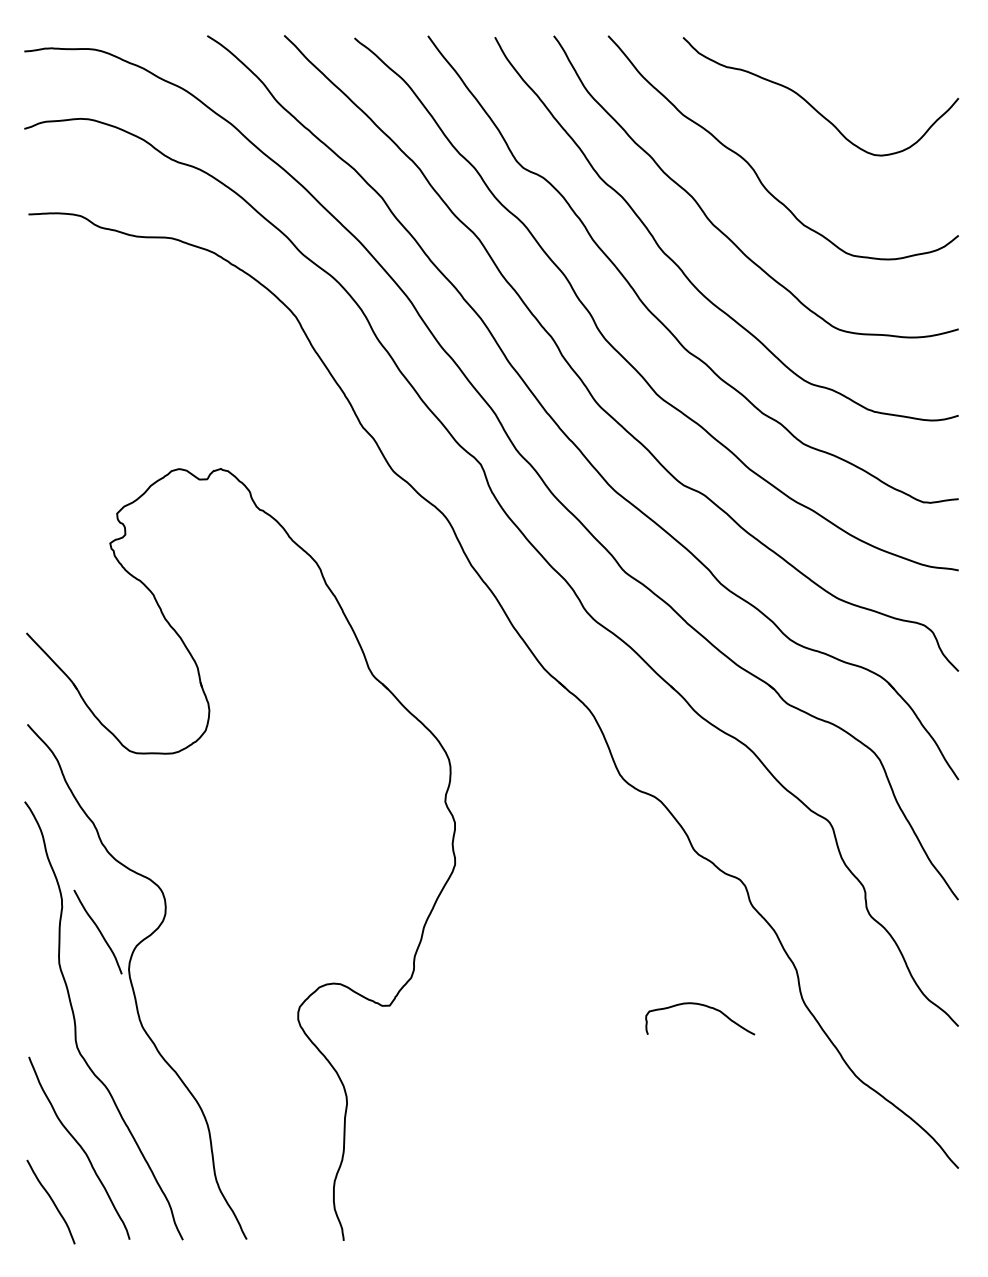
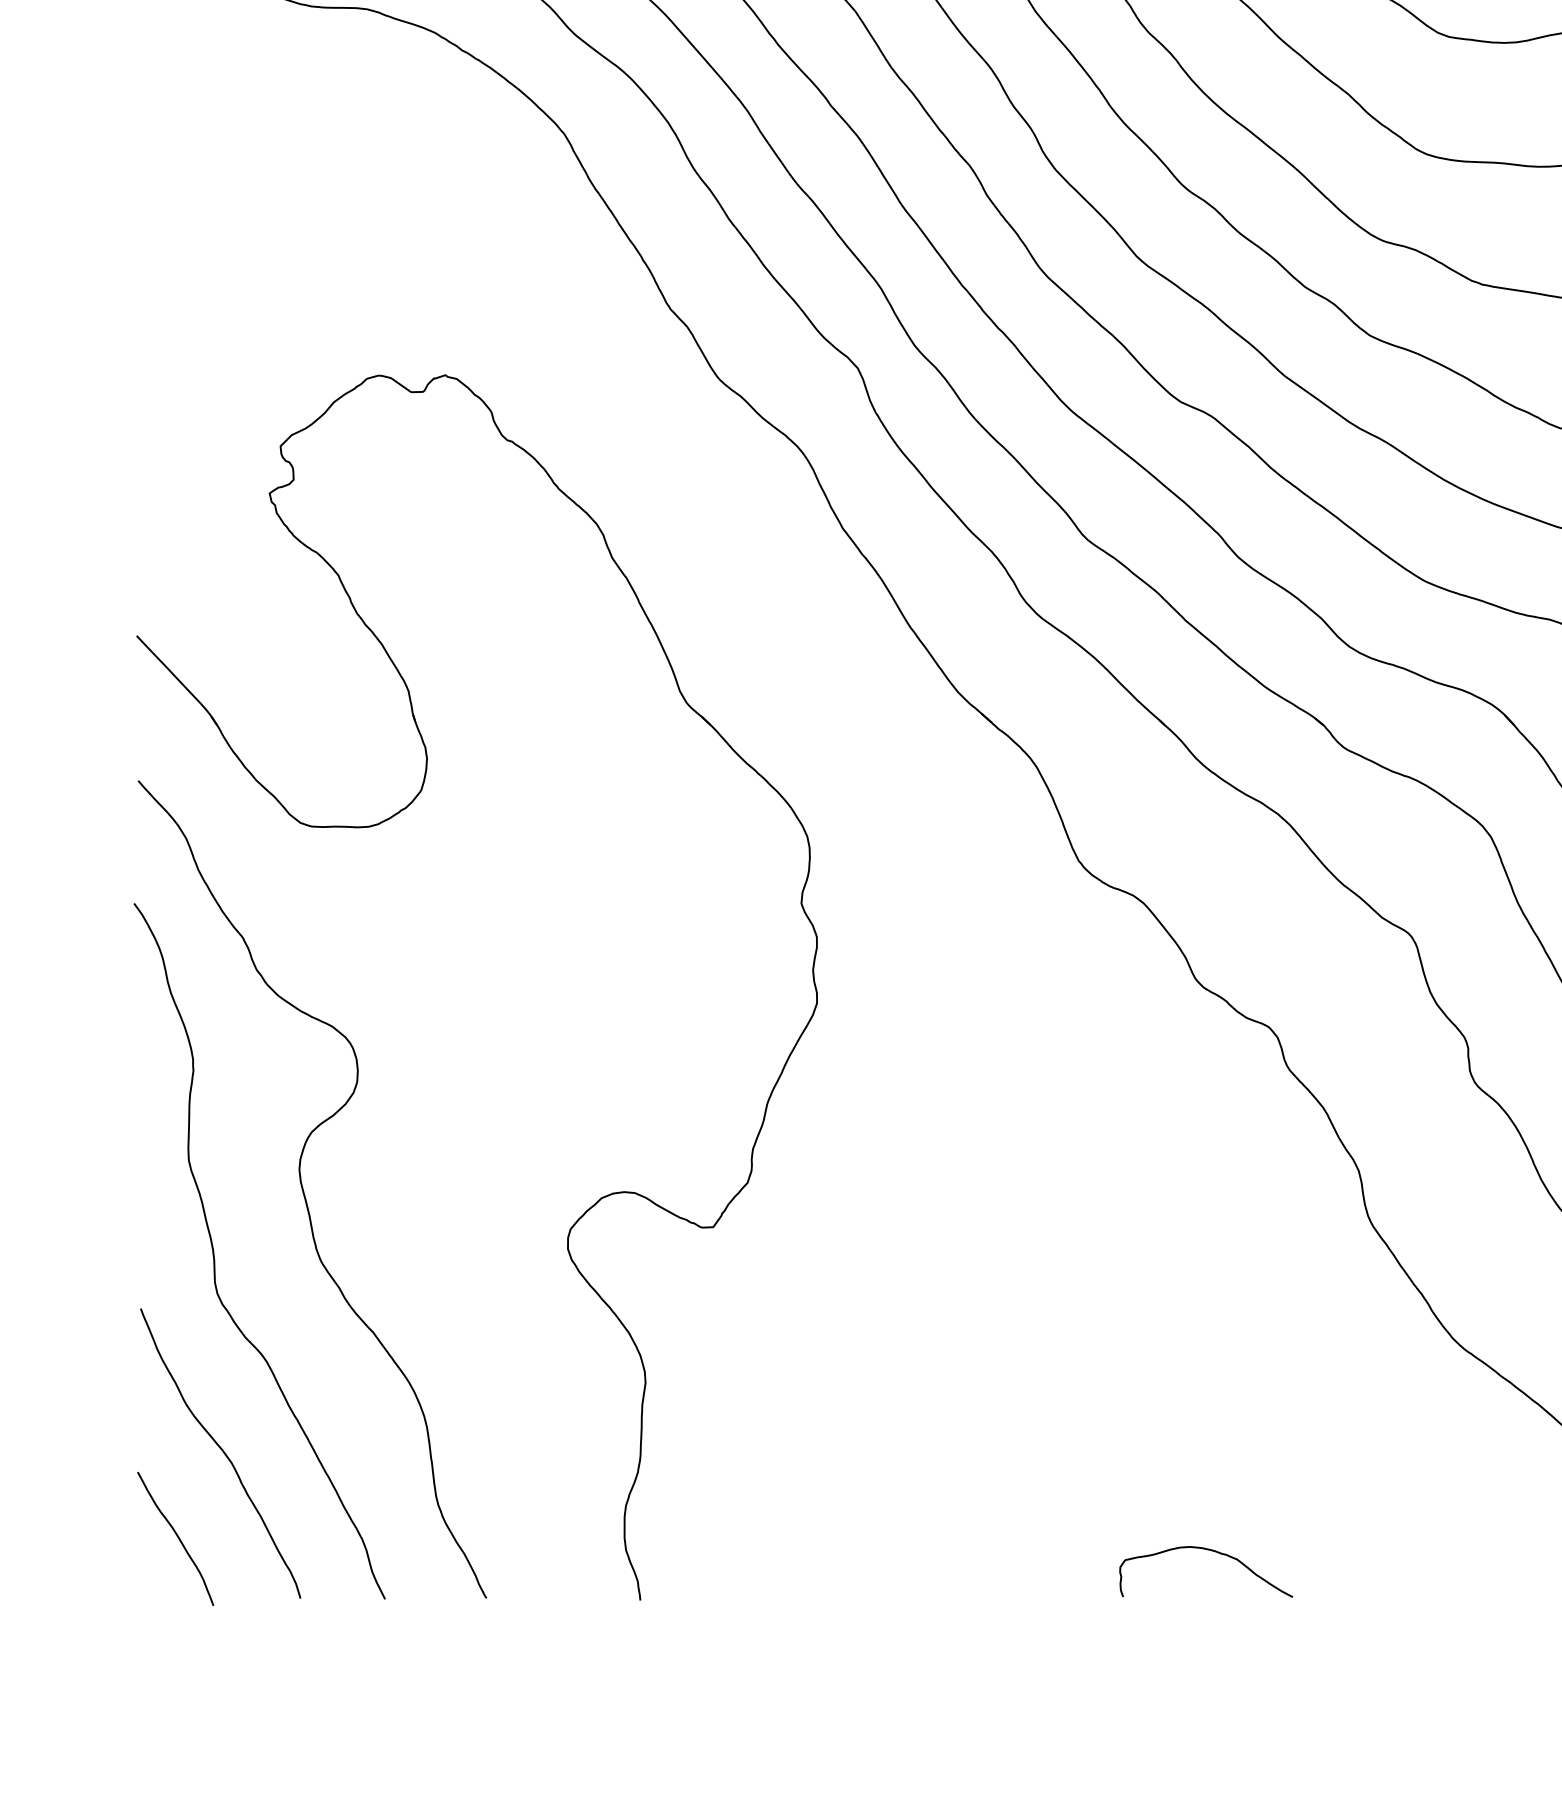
curve: (98, 931) -> (251, 1109), removed
curve: (703, 1006) -> (1211, 1552), moved

